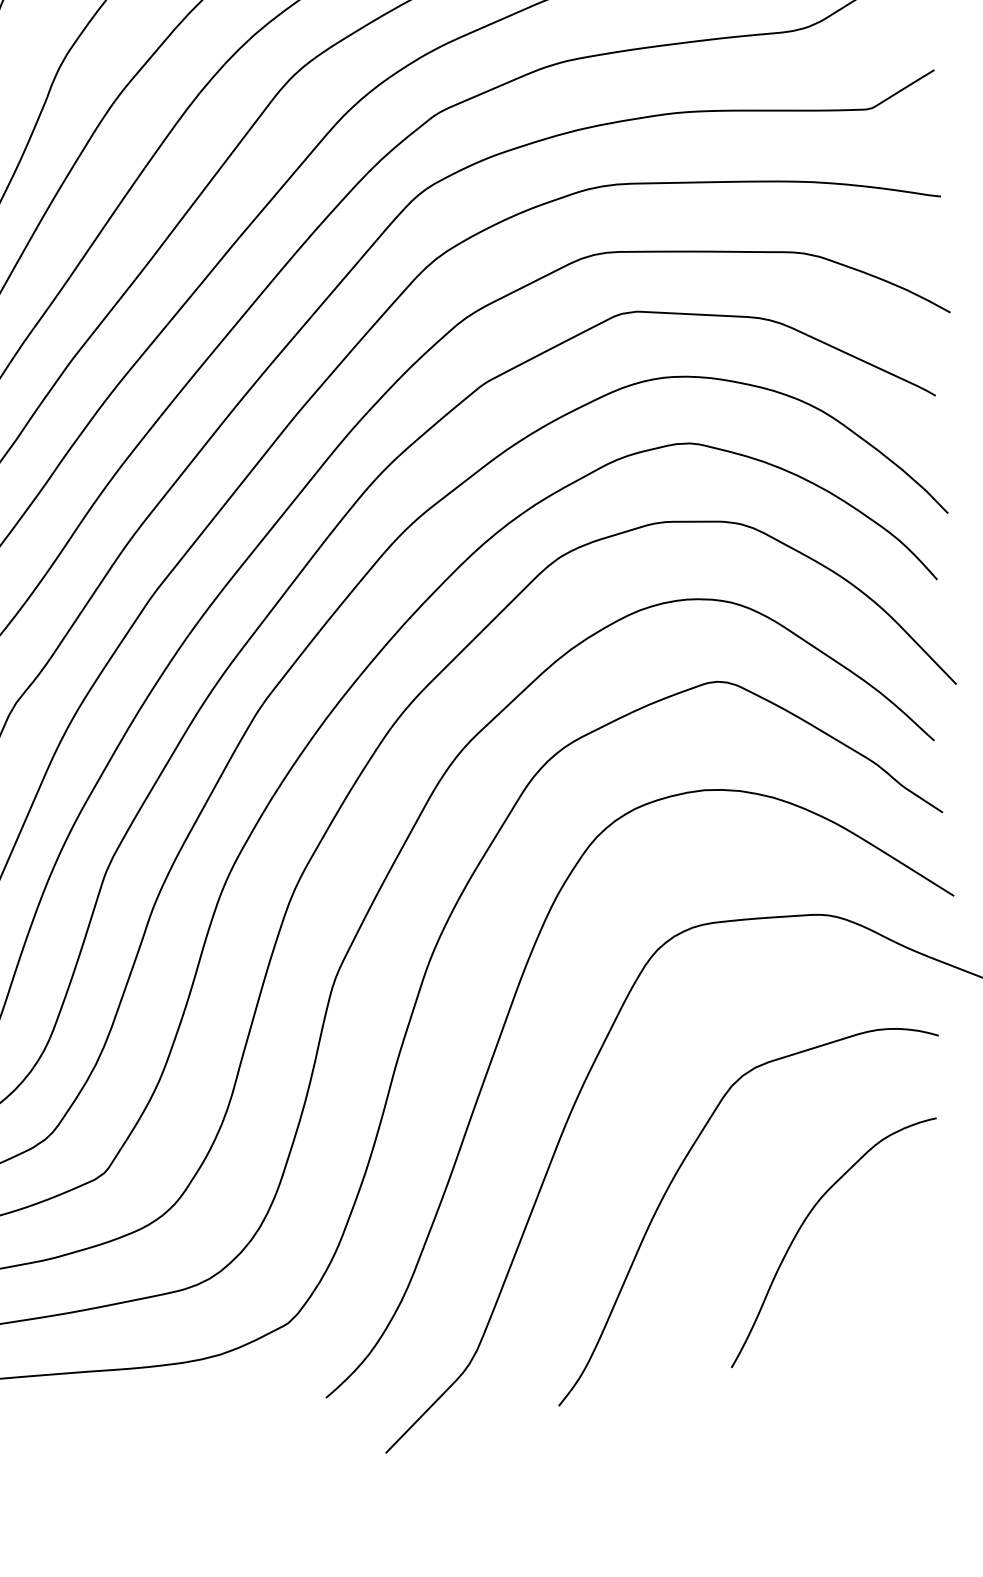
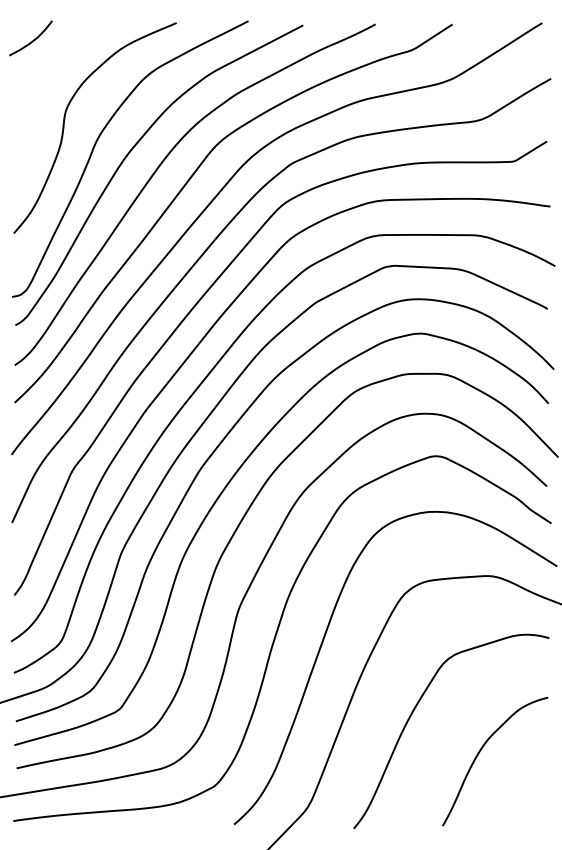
curve: (804, 1224) -> (480, 752), moved

